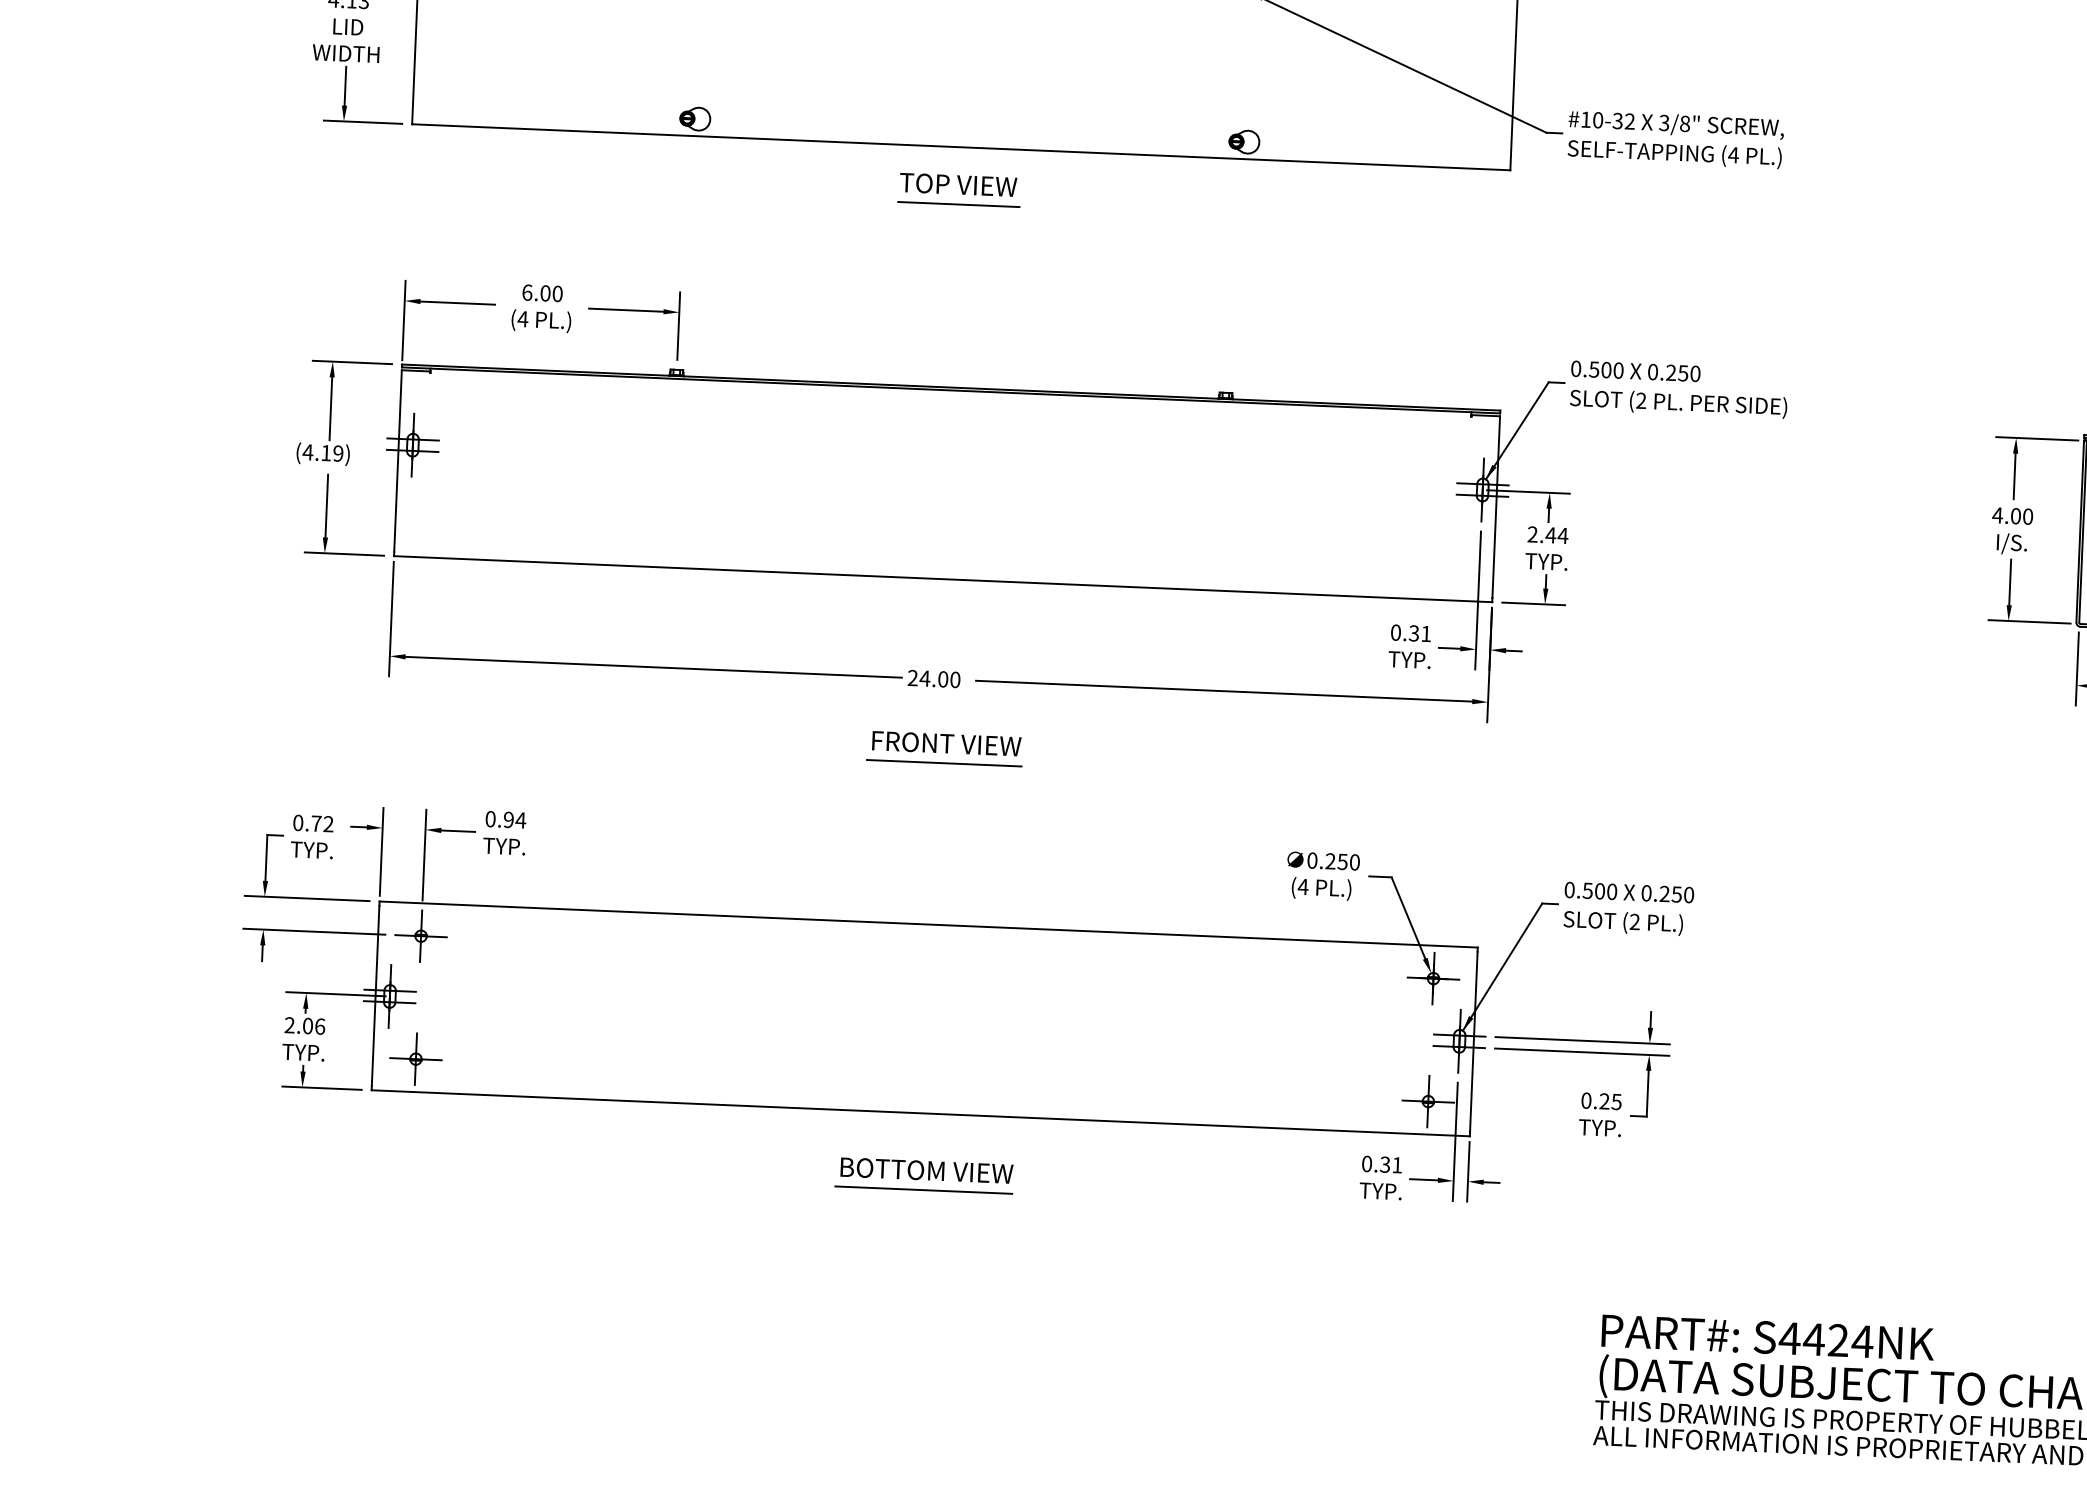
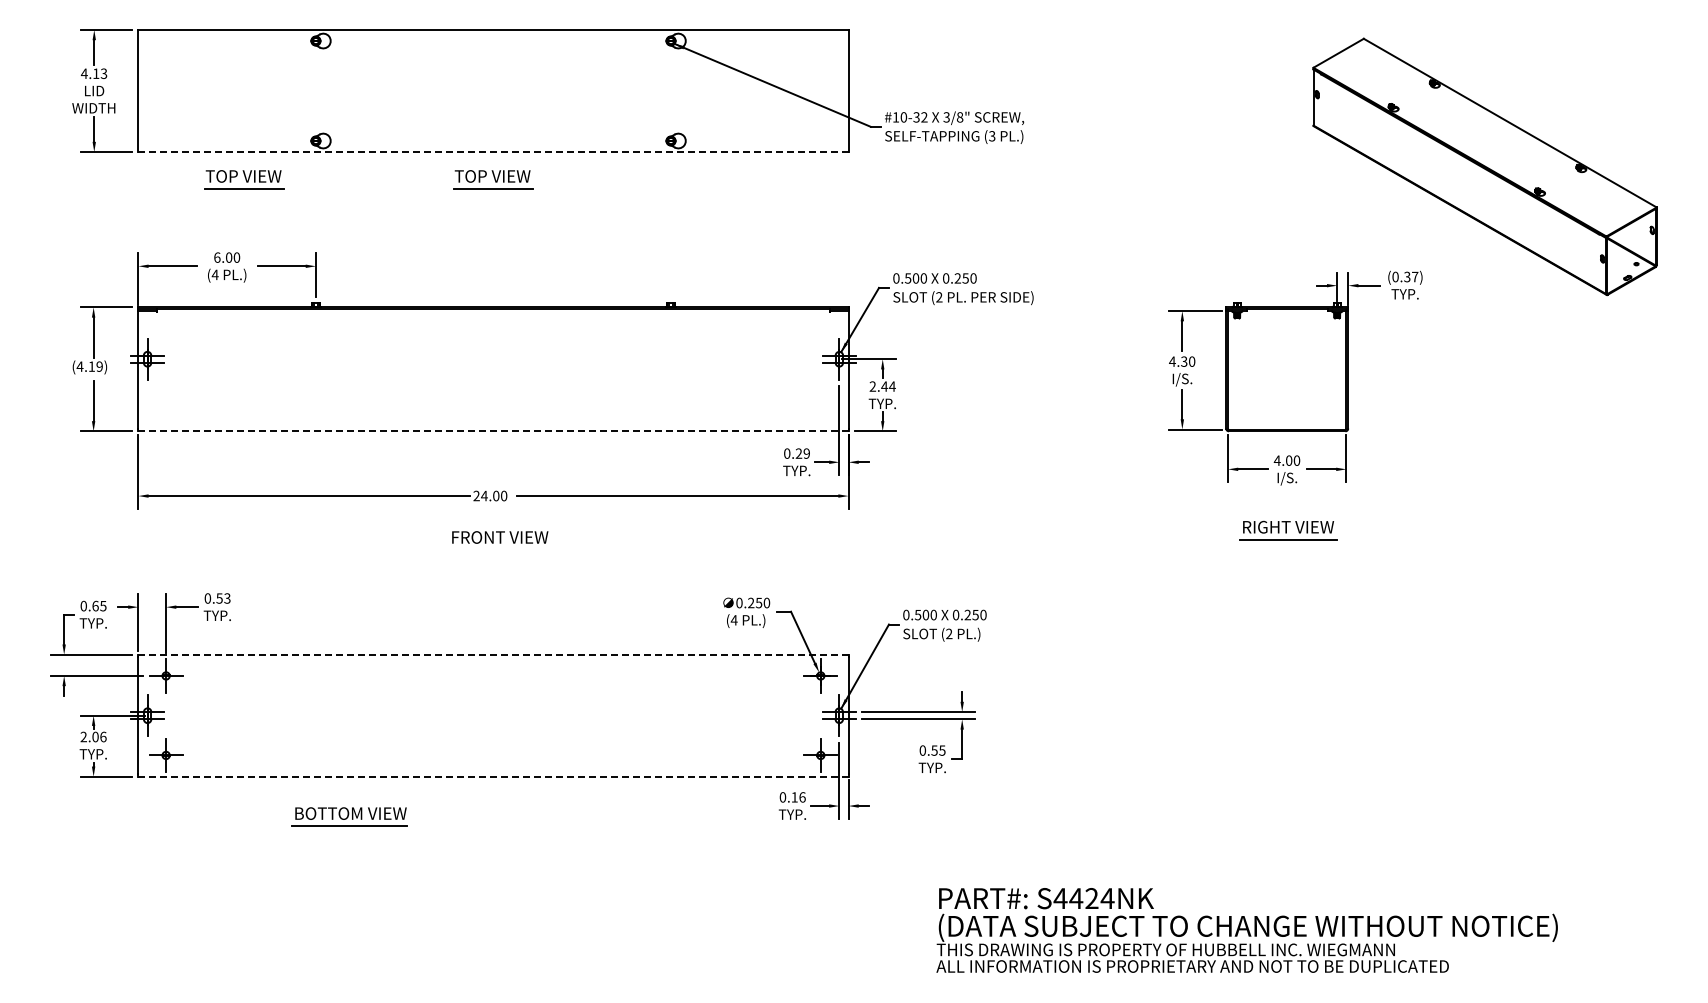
line: (959, 147) -> (492, 152), solid -> dashed
text: (1732, 155) -> (991, 136), (4 -> (3
part: (574, 173) -> (244, 179), added
text: (2016, 515) -> (1184, 361), 4.00 -> 4.30
line: (941, 579) -> (492, 431), solid -> dashed
text: (1419, 633) -> (802, 453), 0.31 -> 0.29
line: (944, 763) -> (499, 550), removed
text: (514, 820) -> (223, 598), 0.94 -> 0.53
text: (322, 822) -> (99, 605), 0.72 -> 0.65
line: (928, 924) -> (493, 654), solid -> dashed
text: (1604, 1101) -> (934, 750), 0.25 -> 0.55
line: (919, 1112) -> (492, 776), solid -> dashed
text: (1391, 1165) -> (798, 797), 0.31 -> 0.16
part: (924, 1175) -> (349, 816), moved

